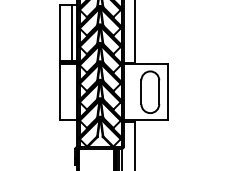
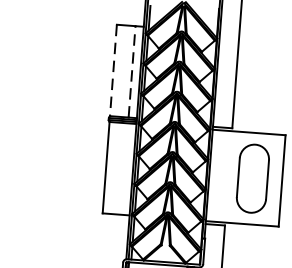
line: (60, 32) -> (113, 70), solid -> dashed
line: (71, 32) -> (131, 71), solid -> dashed

